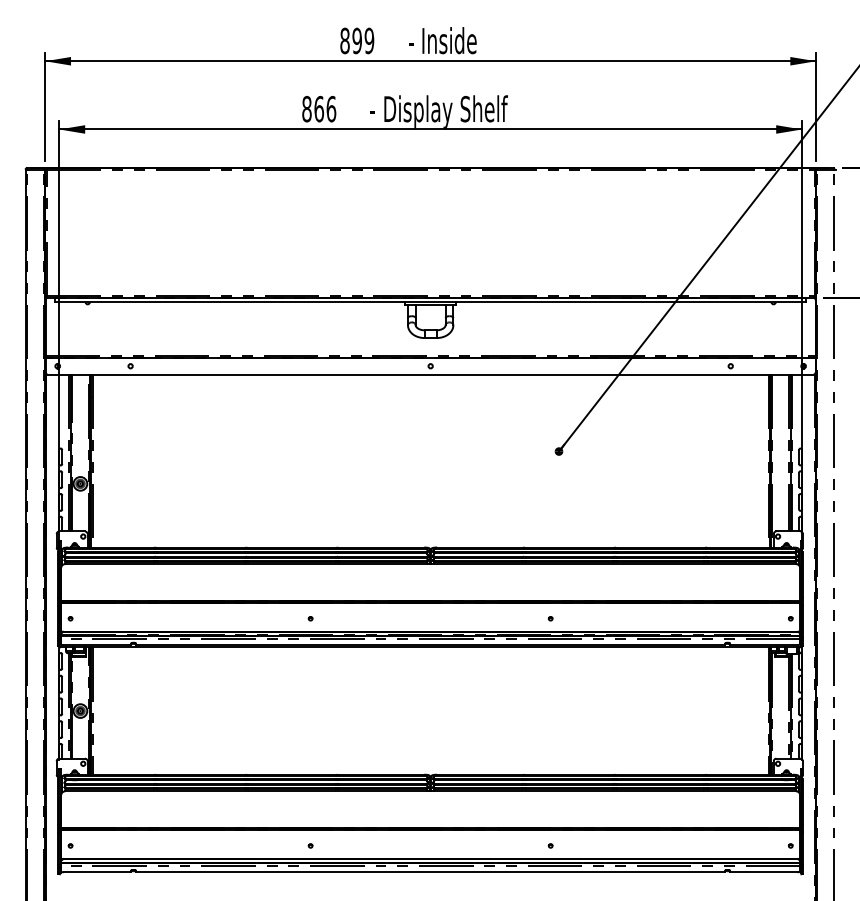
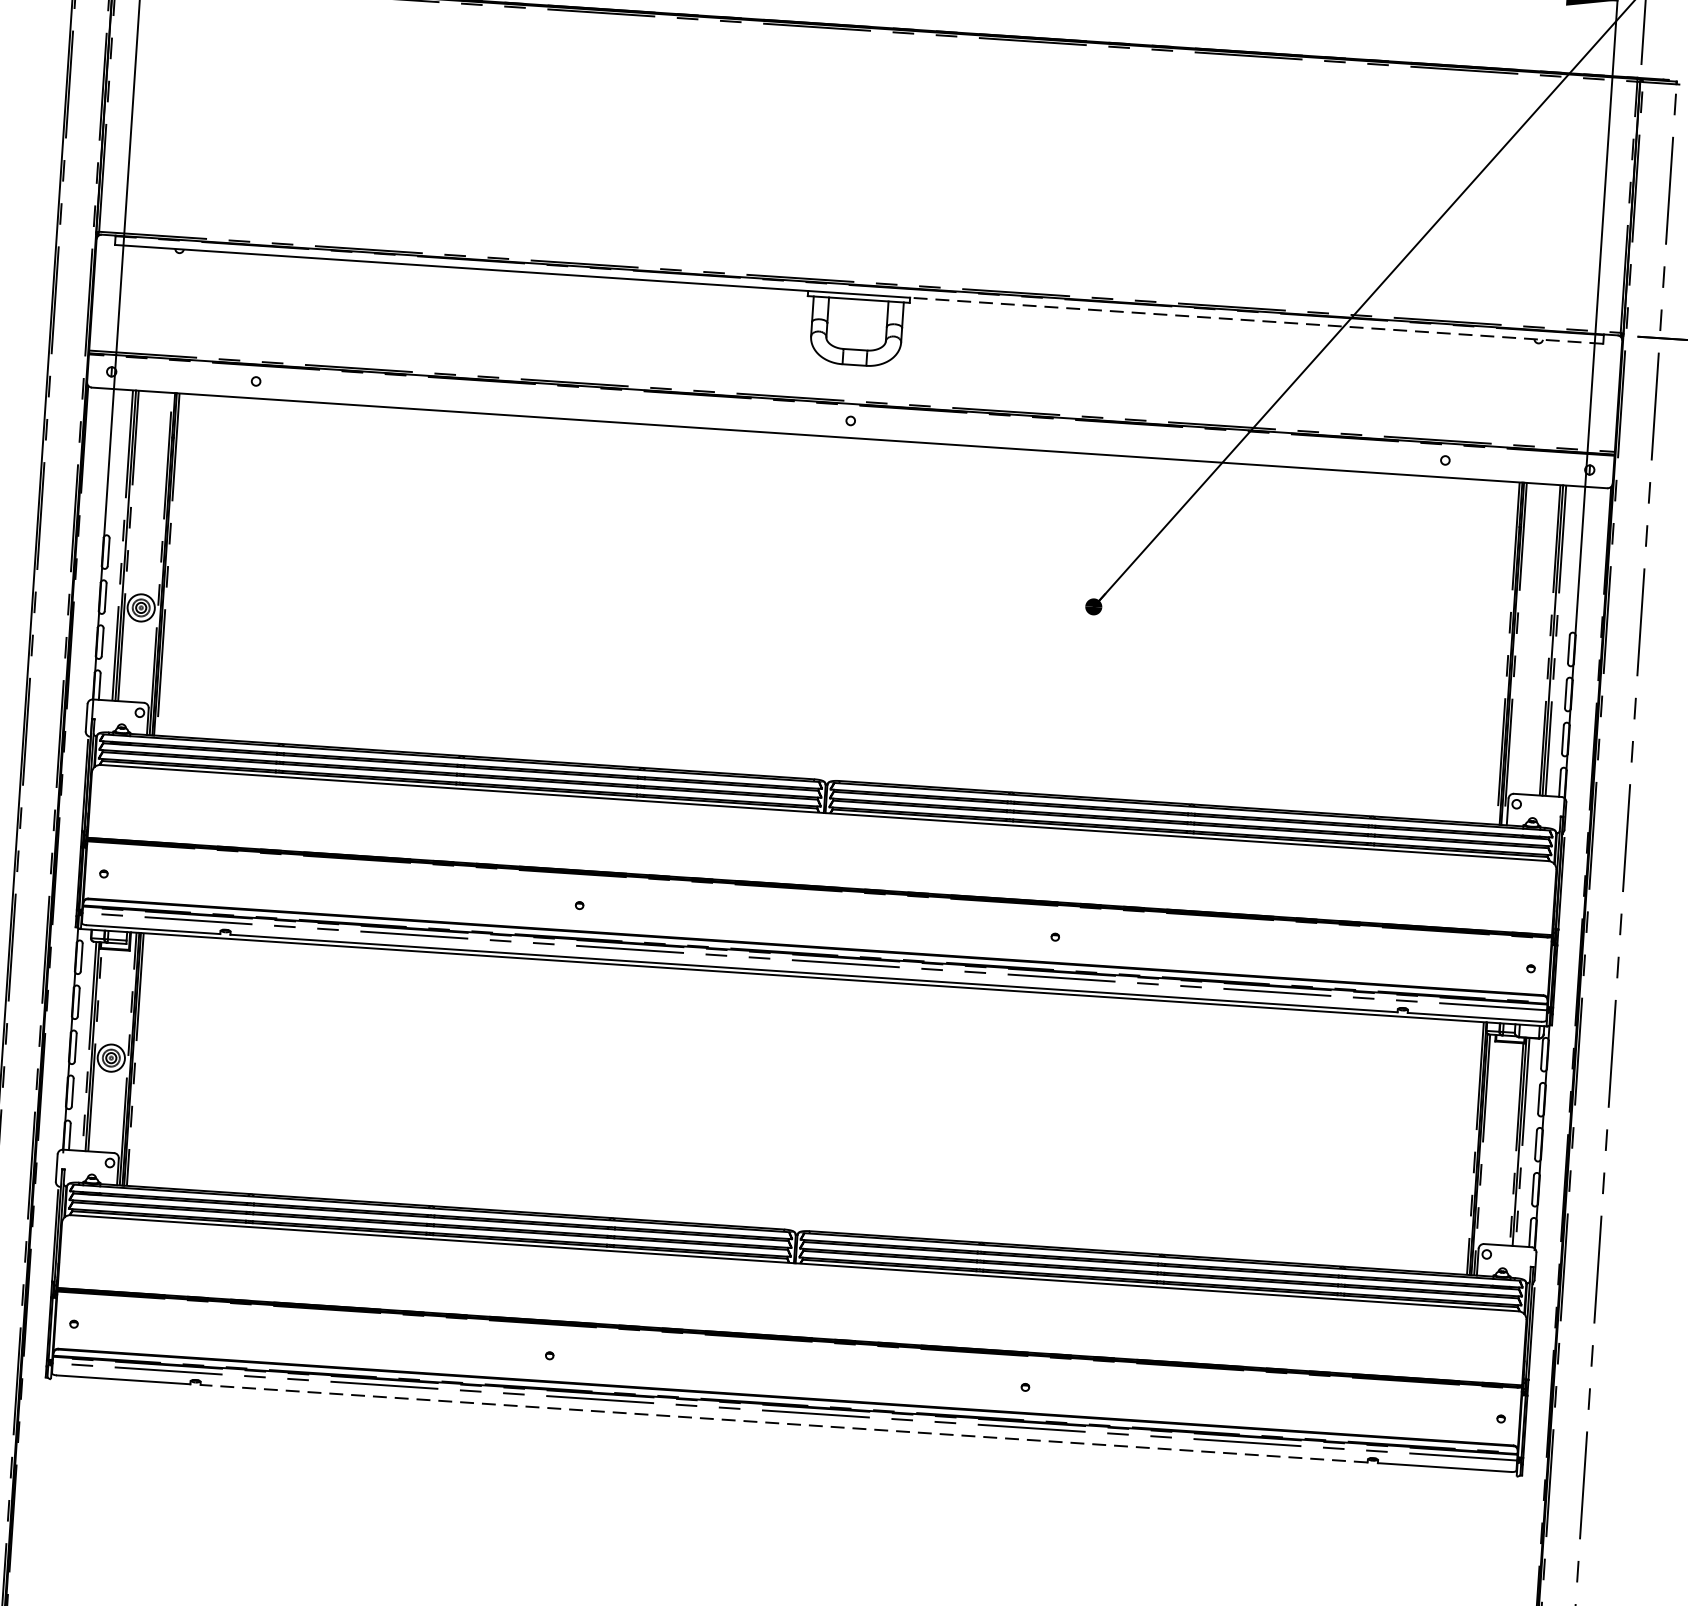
line: (631, 302) -> (1257, 321), solid -> dashed
line: (430, 872) -> (783, 1424), solid -> dashed

